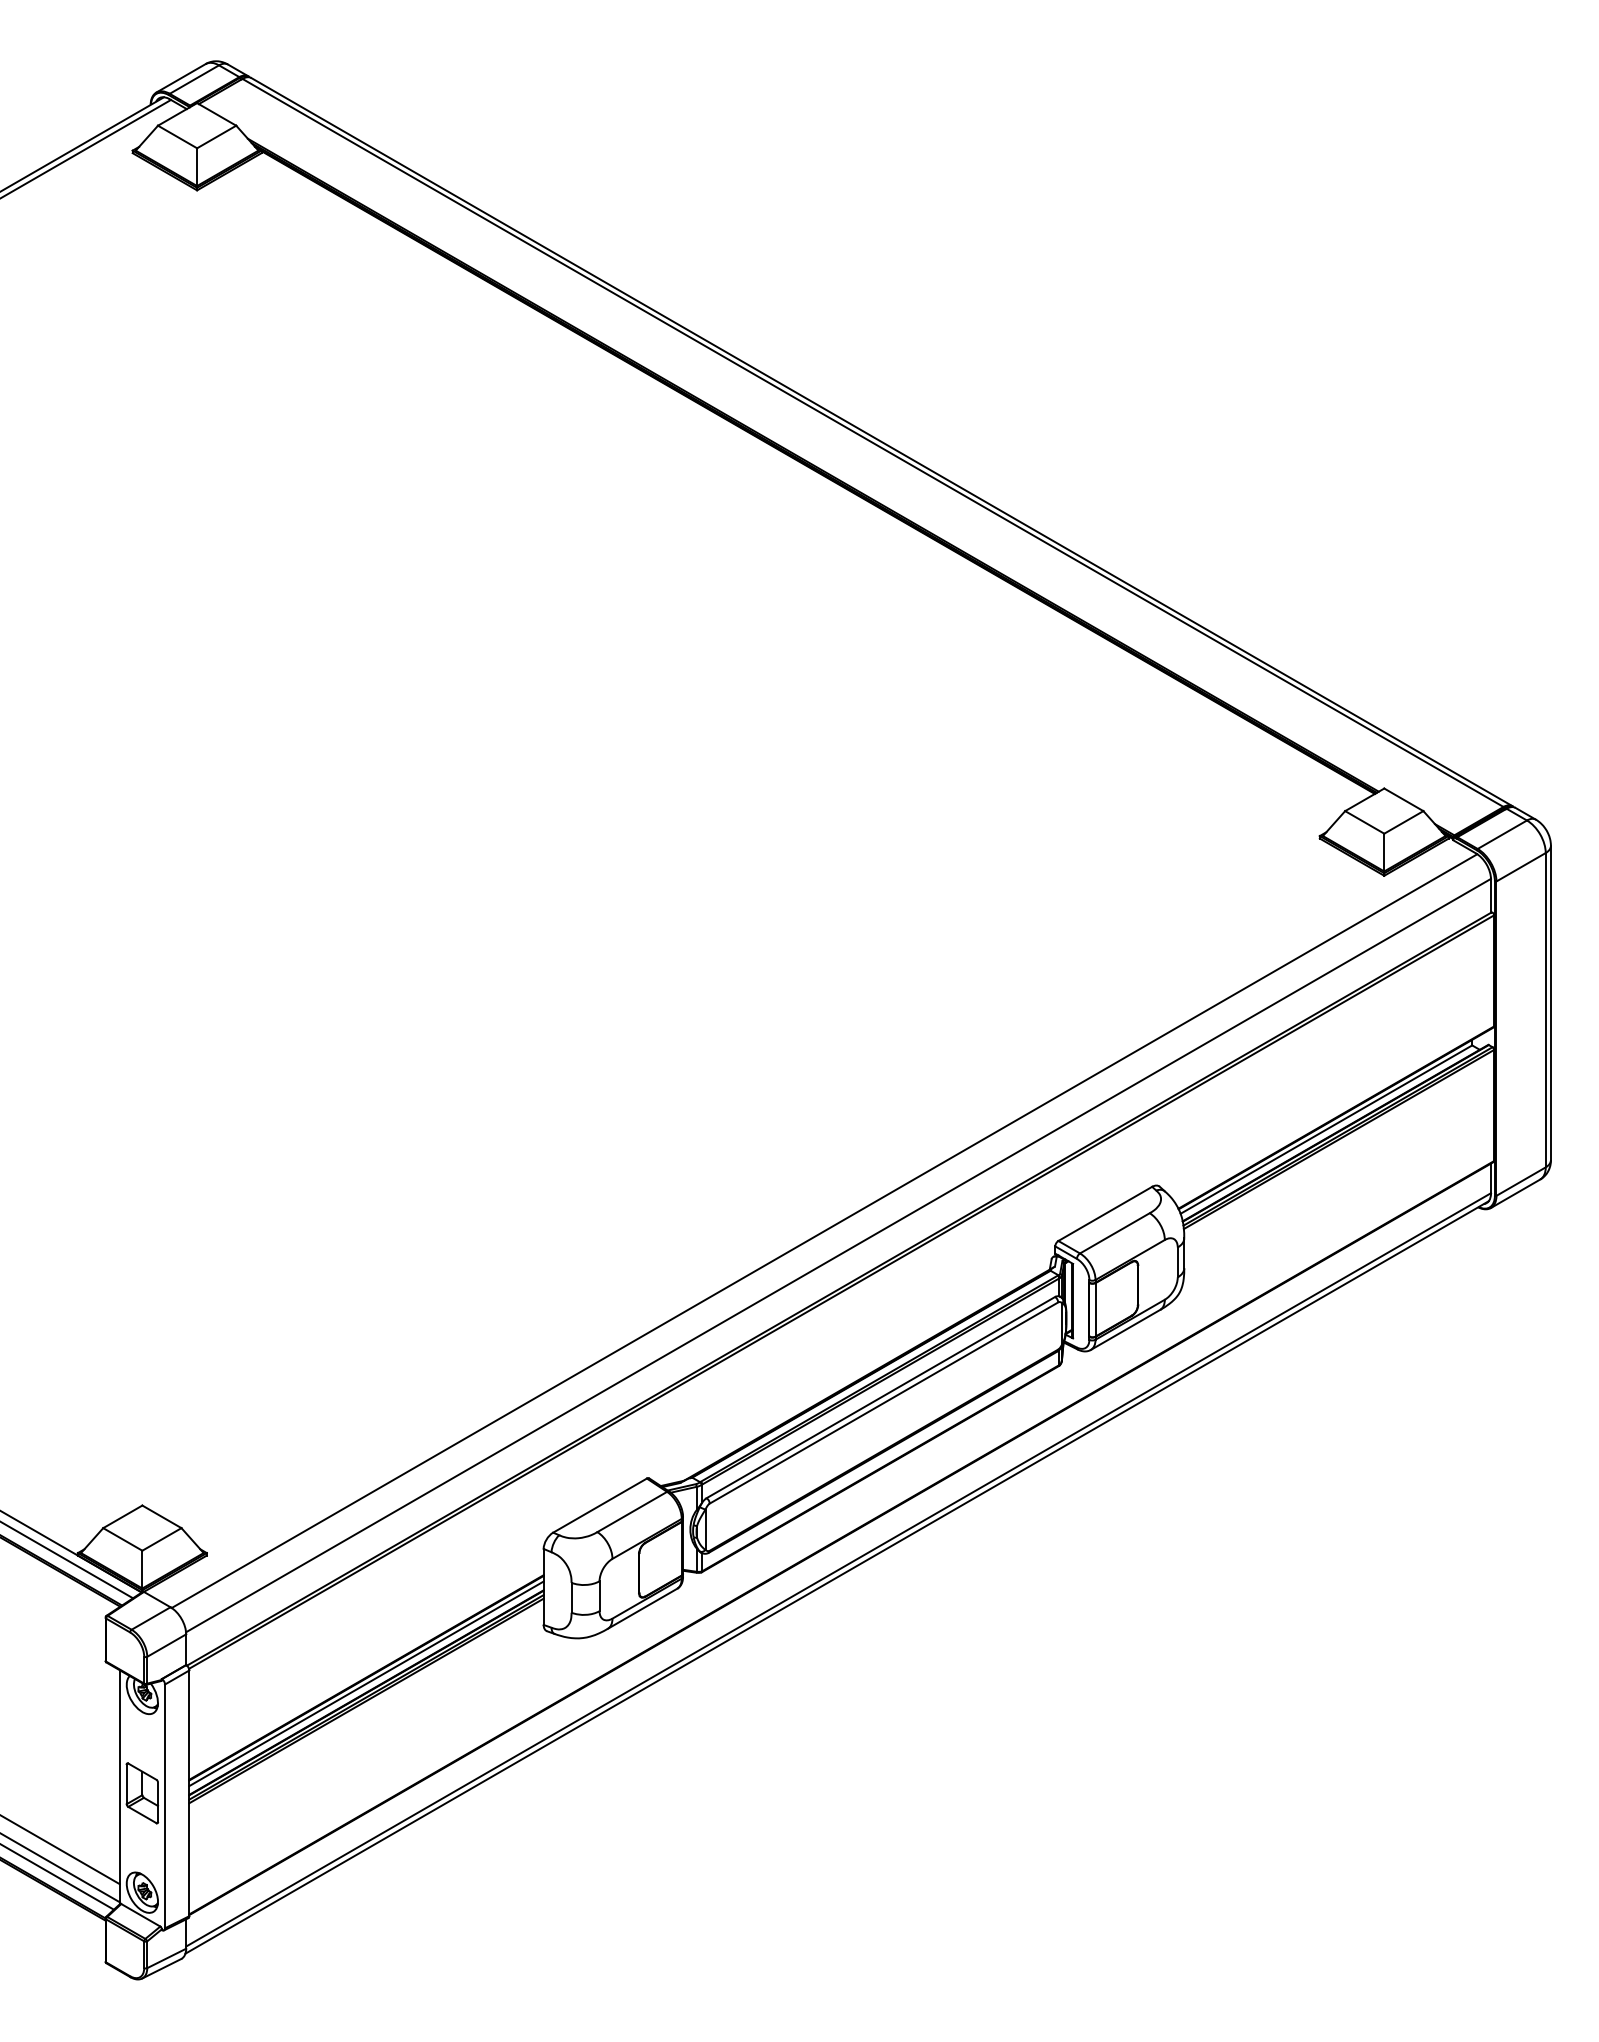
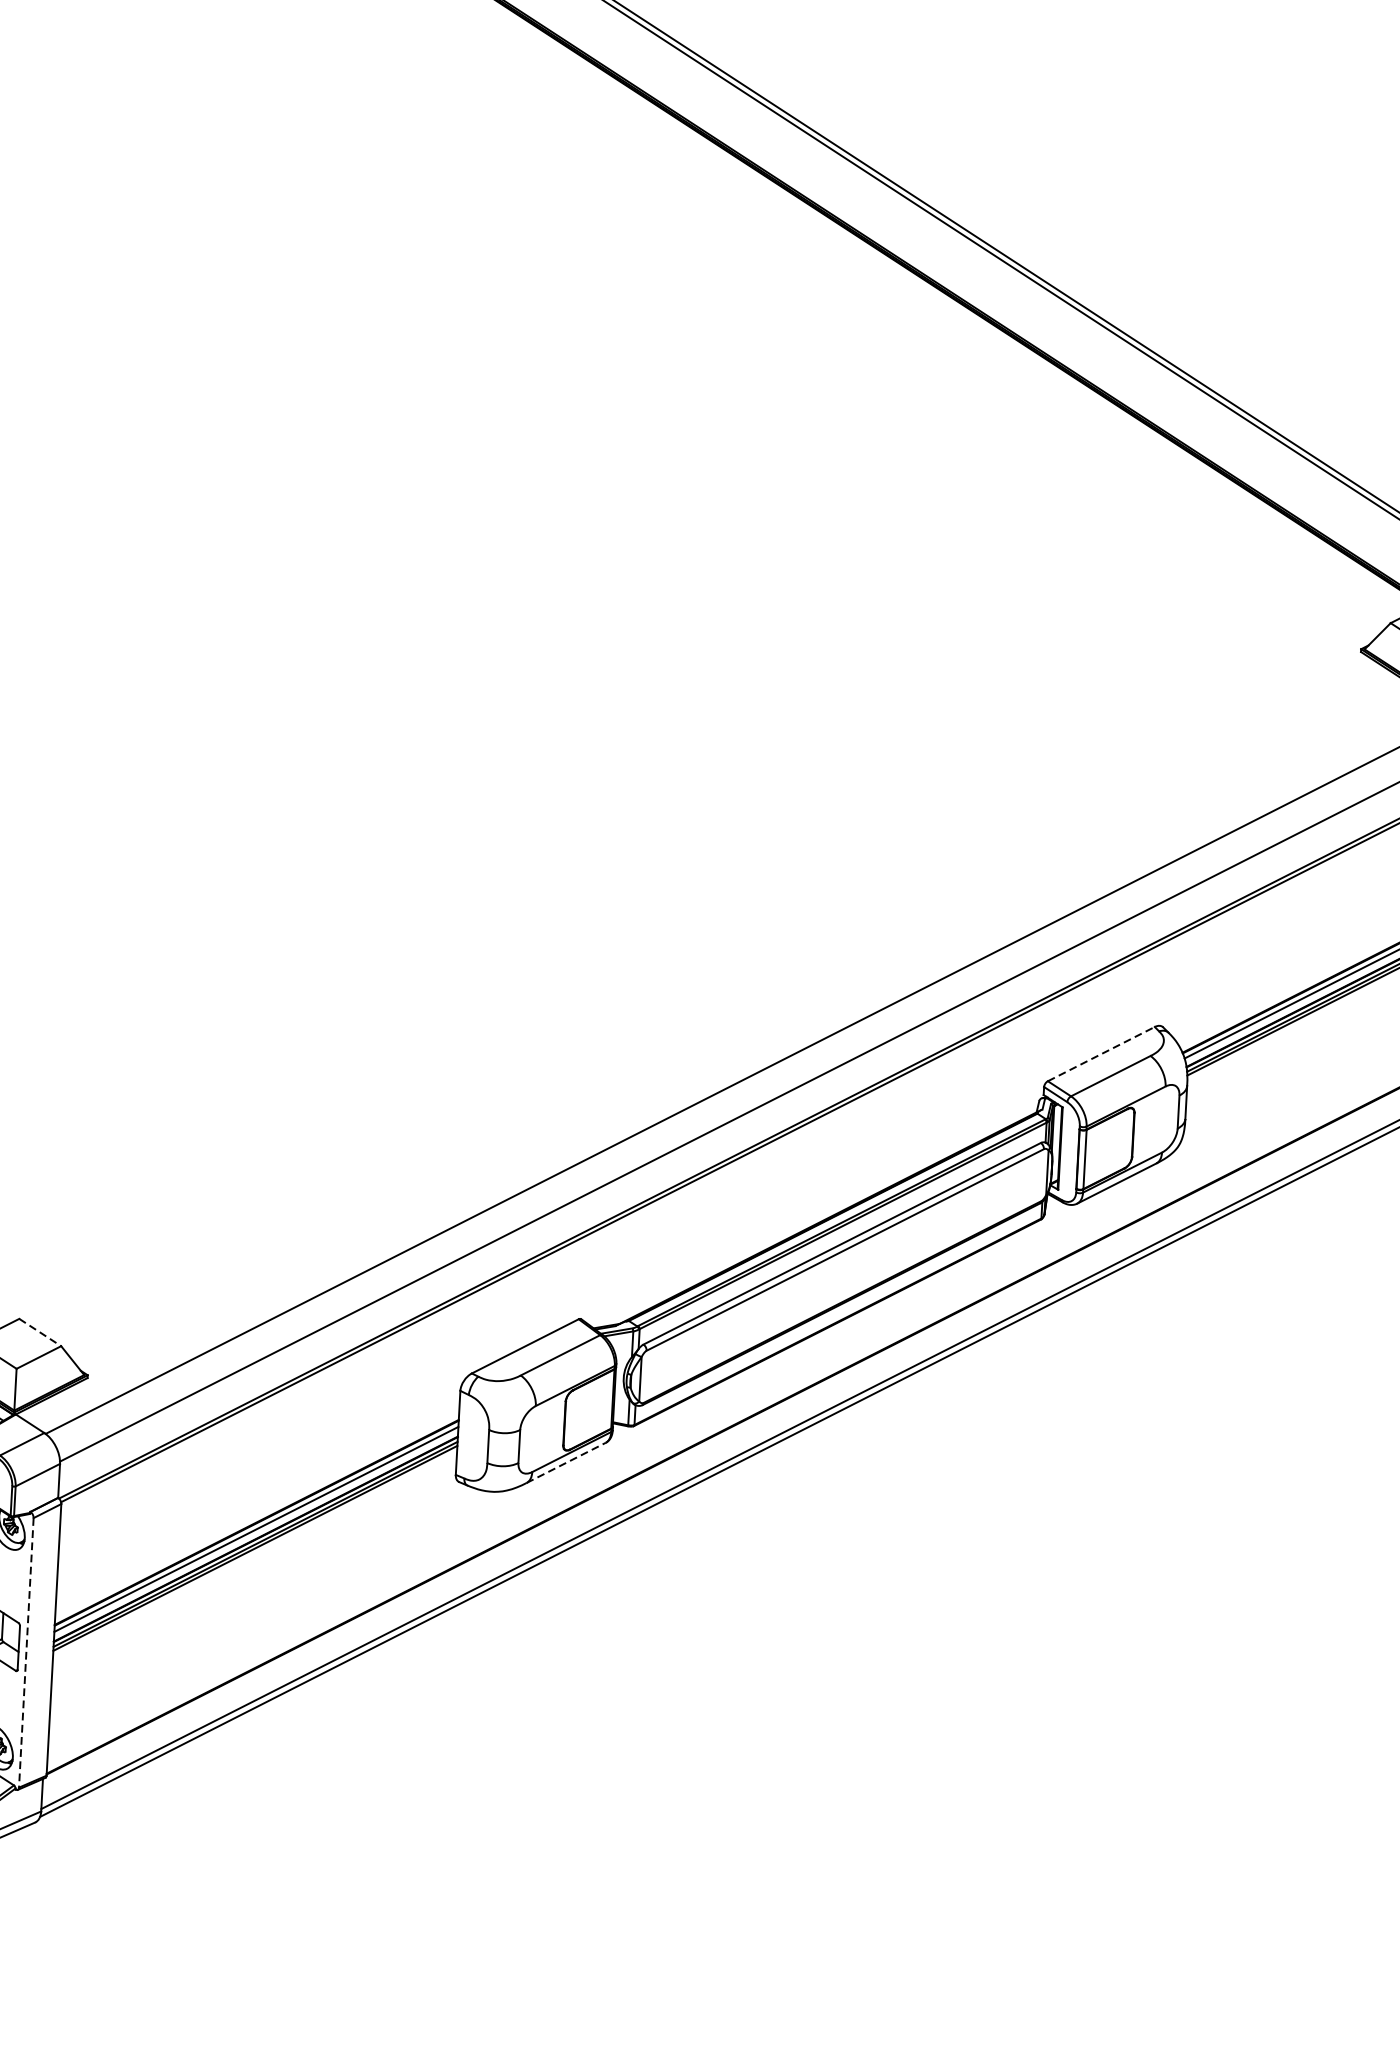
line: (1105, 1213) -> (1101, 1053), solid -> dashed
line: (161, 1516) -> (39, 1332), solid -> dashed
line: (643, 1608) -> (567, 1462), solid -> dashed
line: (165, 1806) -> (26, 1652), solid -> dashed

